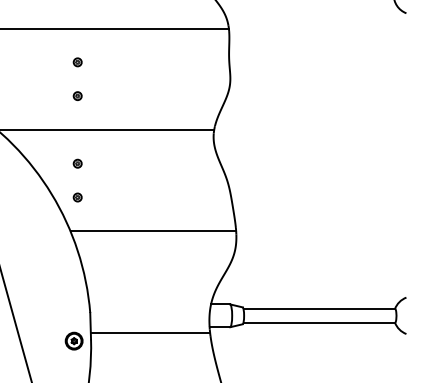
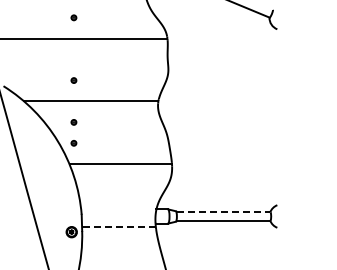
part: (76, 62) -> (73, 59), removed
line: (319, 309) -> (223, 212), solid -> dashed
line: (149, 331) -> (118, 226), solid -> dashed

